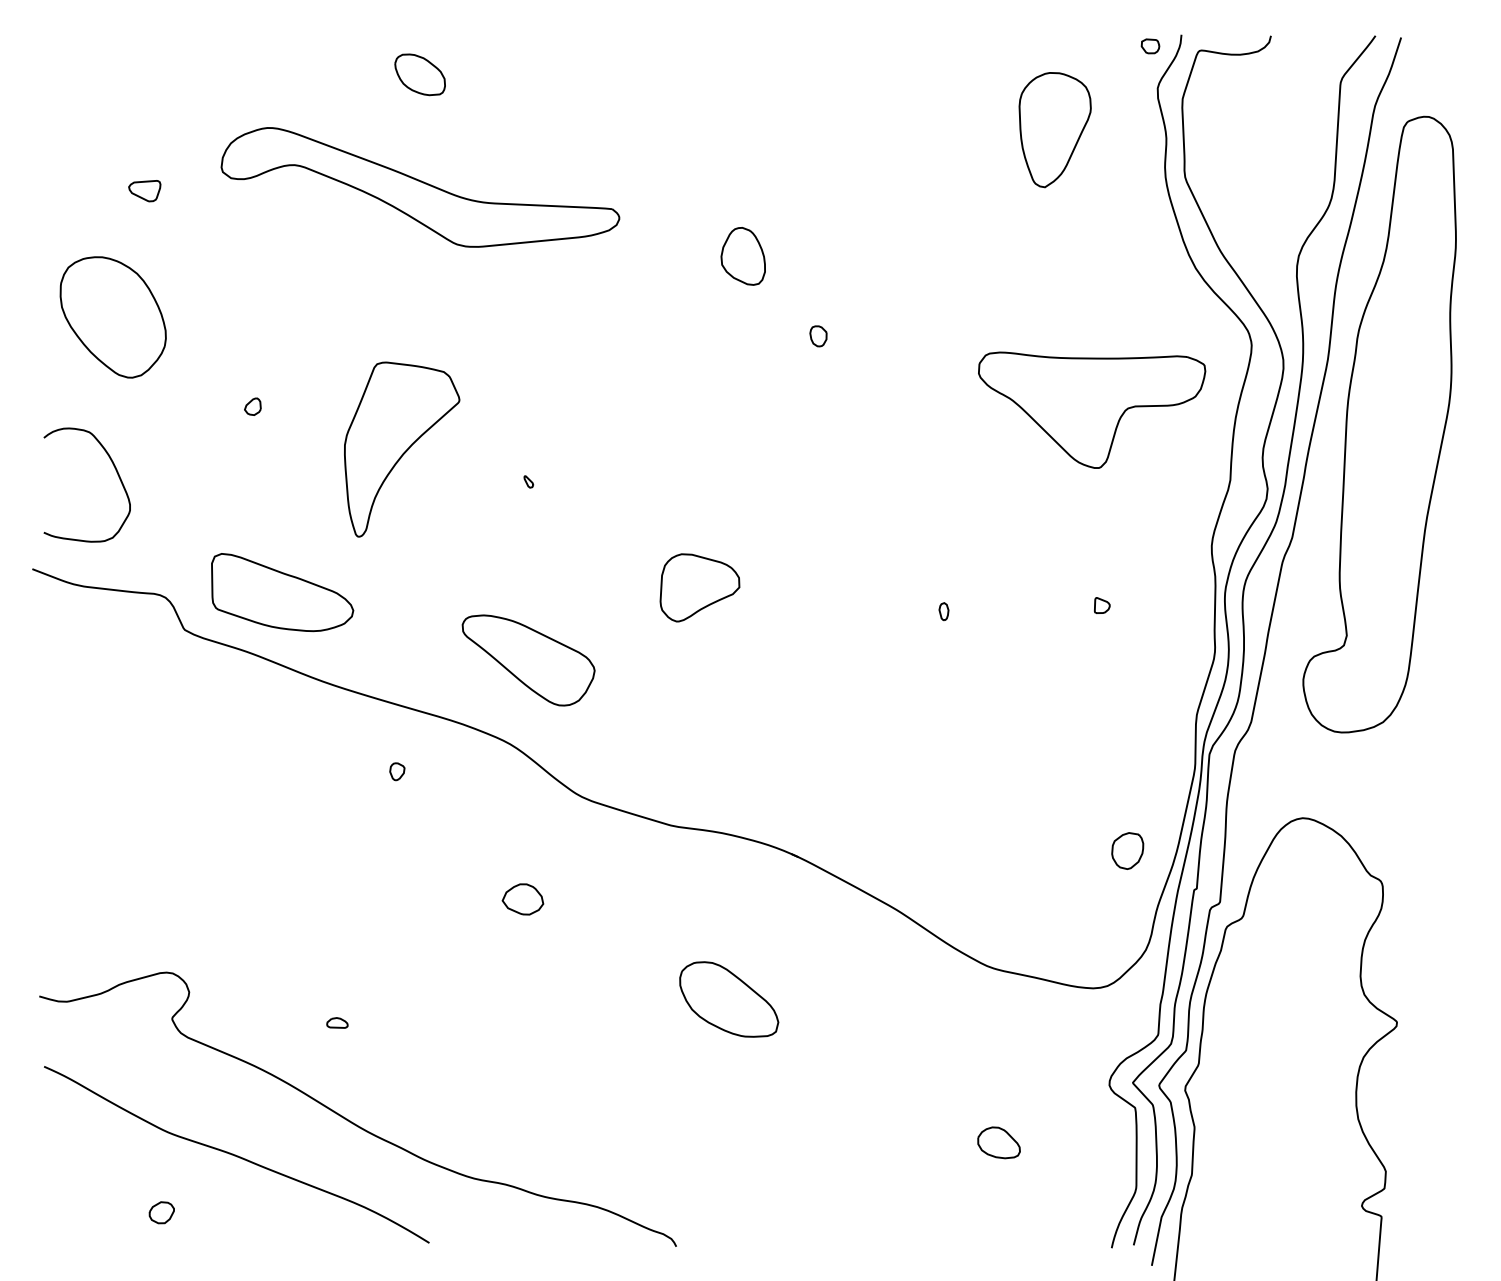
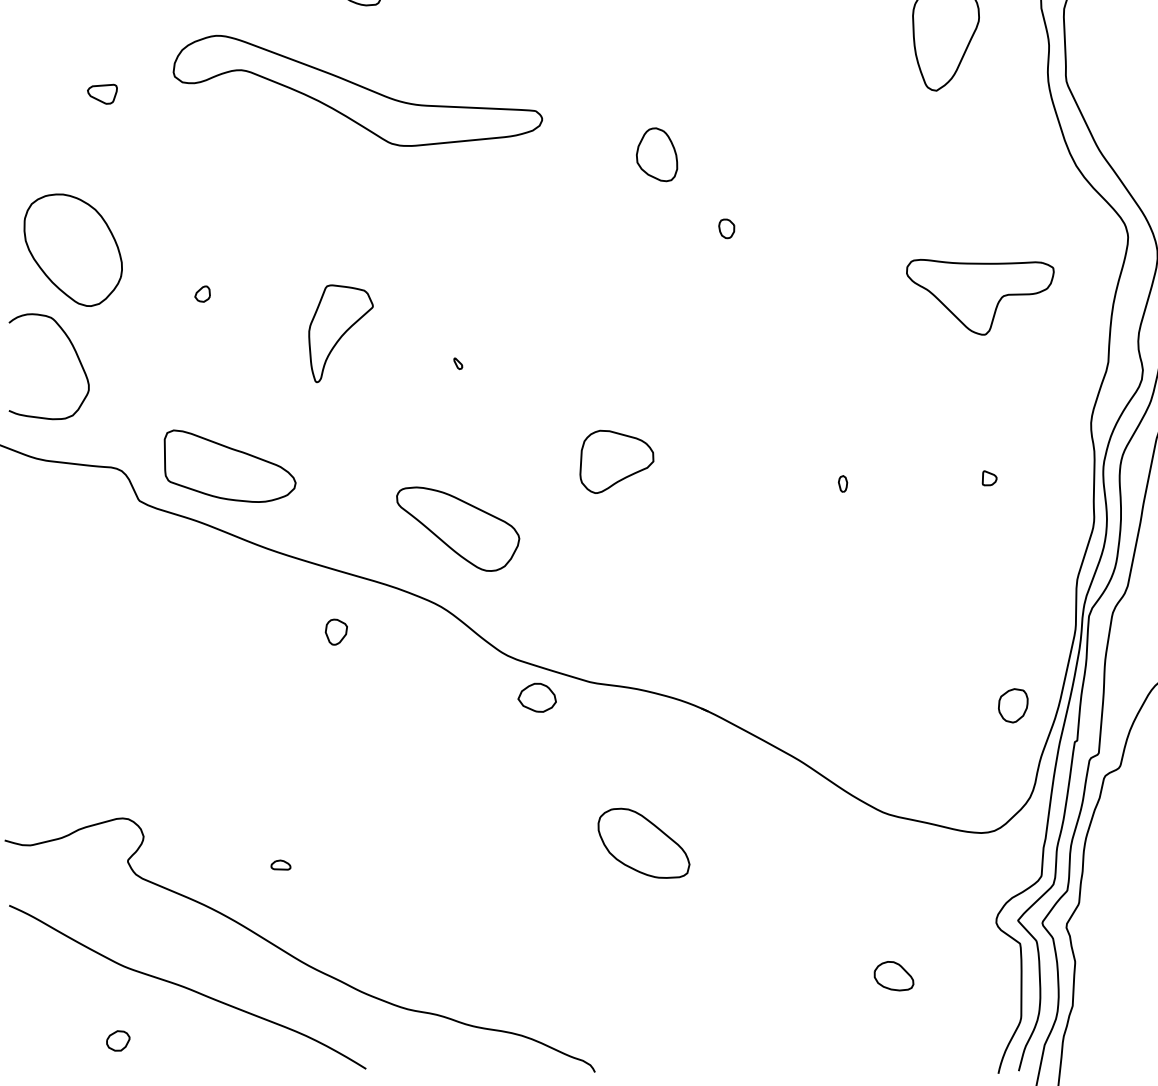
part: (112, 317) -> (72, 250), moved
part: (1092, 409) -> (980, 296), size x0.7
part: (402, 449) -> (341, 333), size x0.6
part: (397, 771) -> (336, 632), size x1.6
part: (522, 899) -> (536, 697), moved

